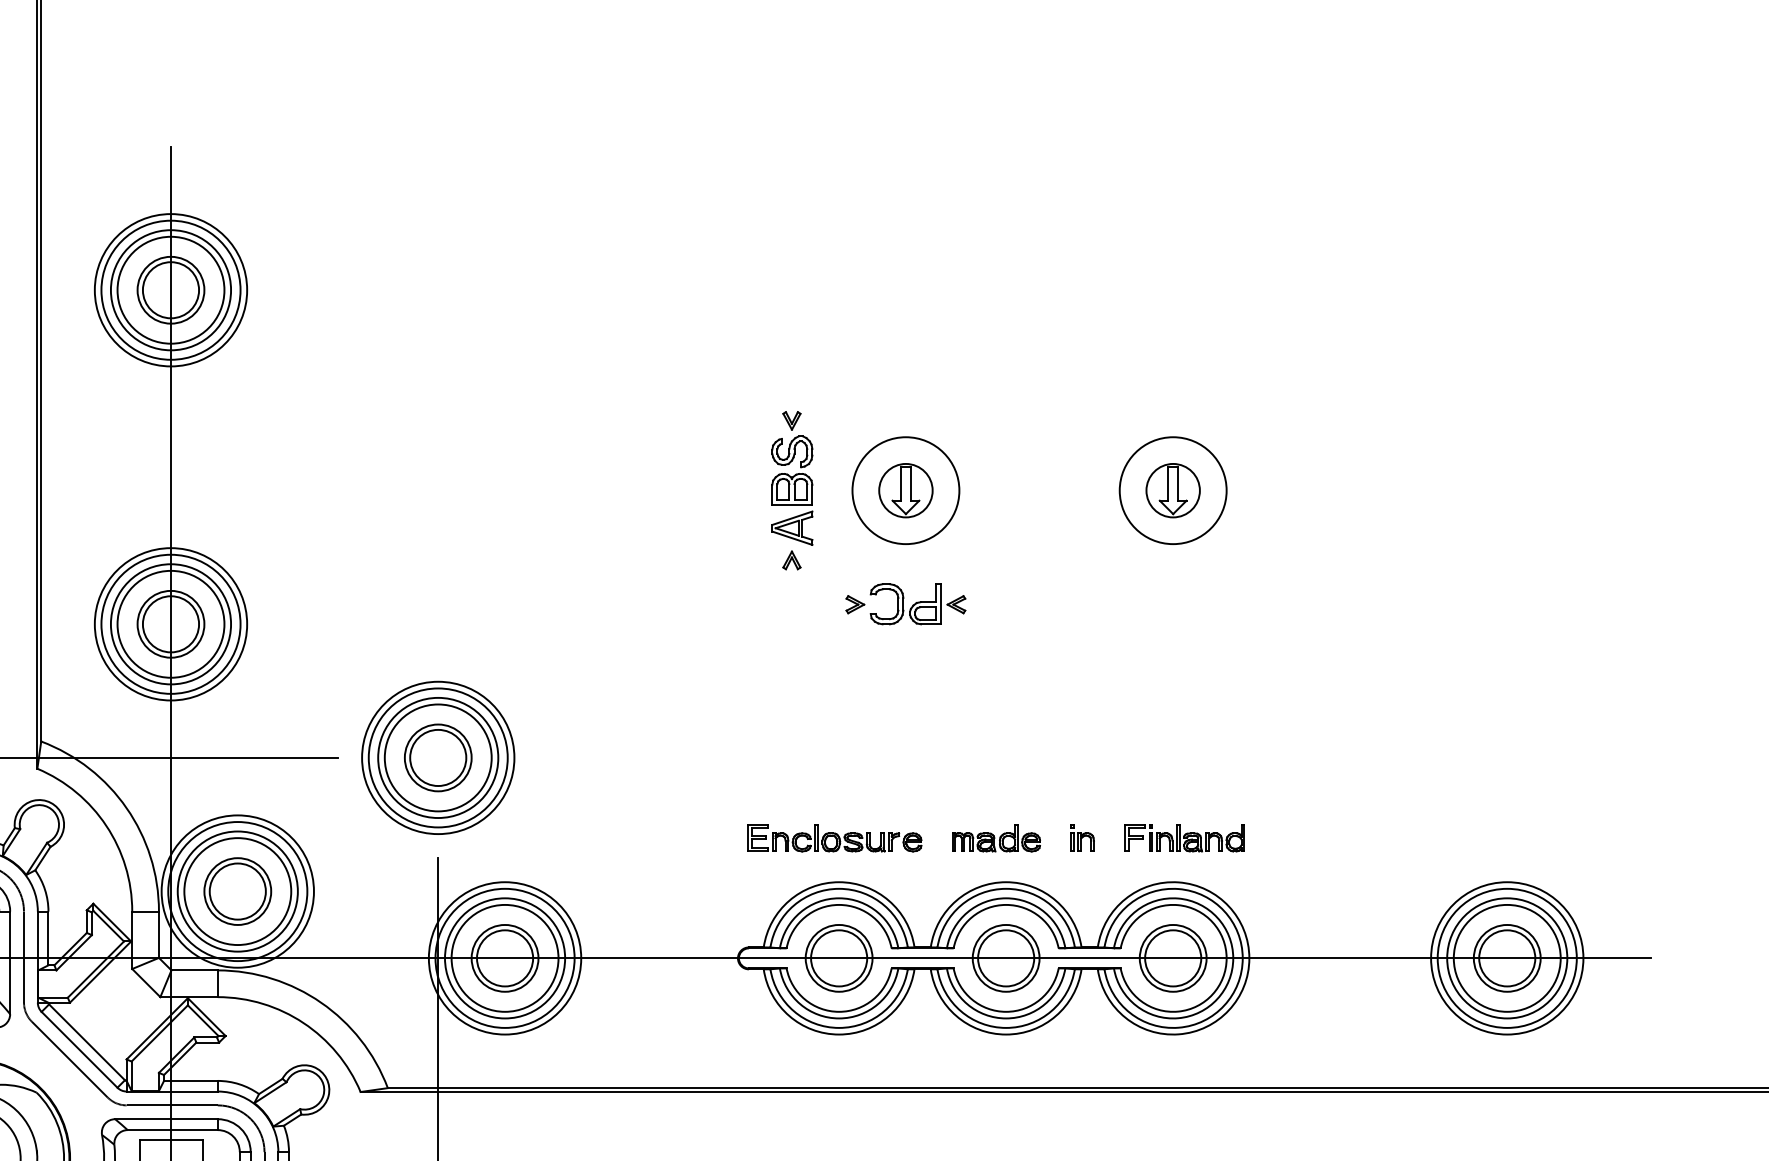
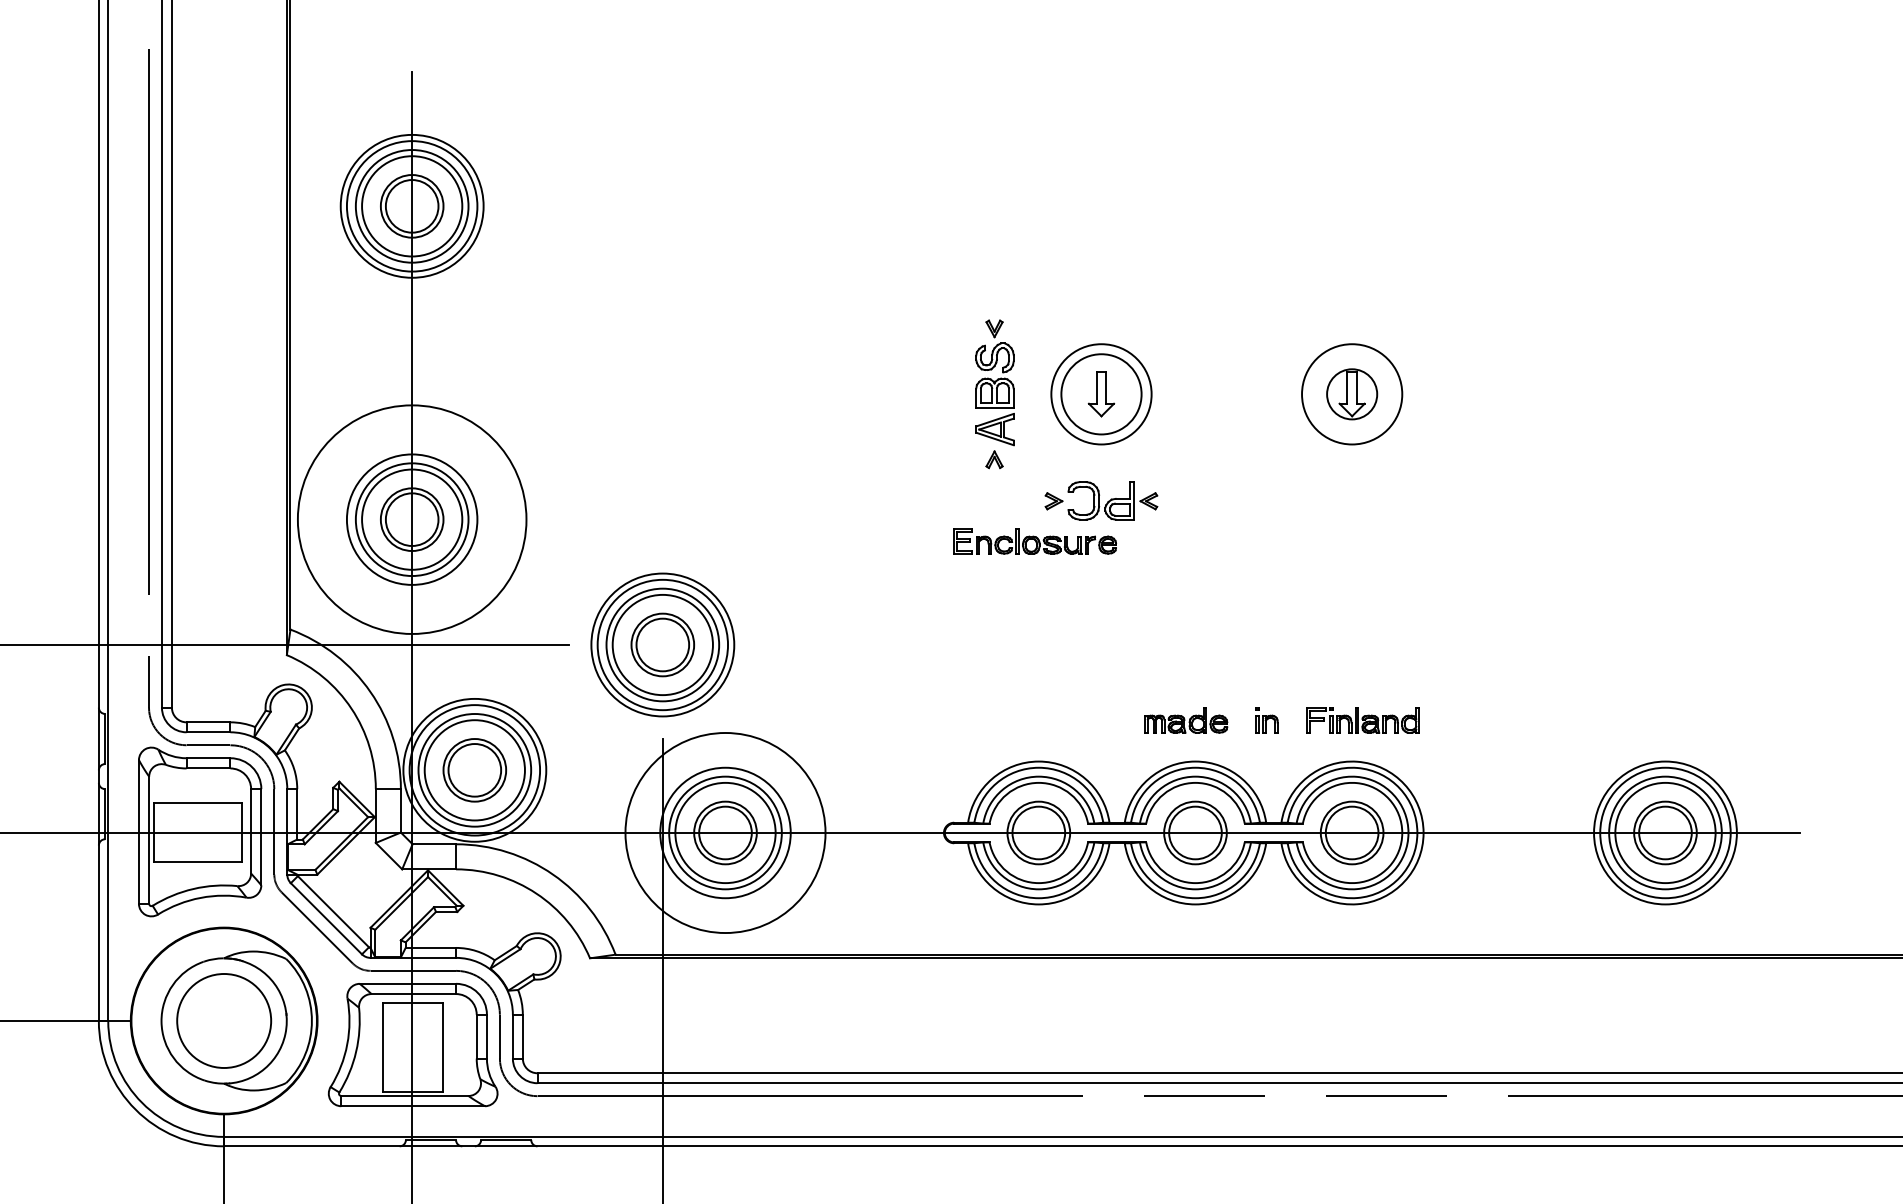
circle: (905, 490) -> (1101, 394), size x1.6
circle: (170, 624) -> (411, 519), size x1.6
part: (834, 838) -> (1034, 541), moved
circle: (505, 957) -> (725, 832), size x1.4

